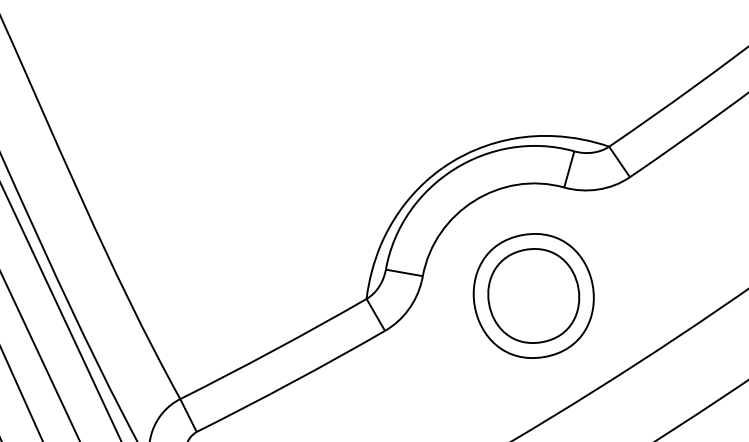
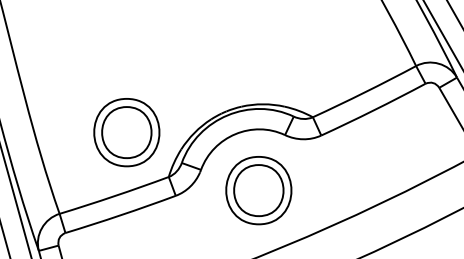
part: (276, 231) -> (126, 132), added

